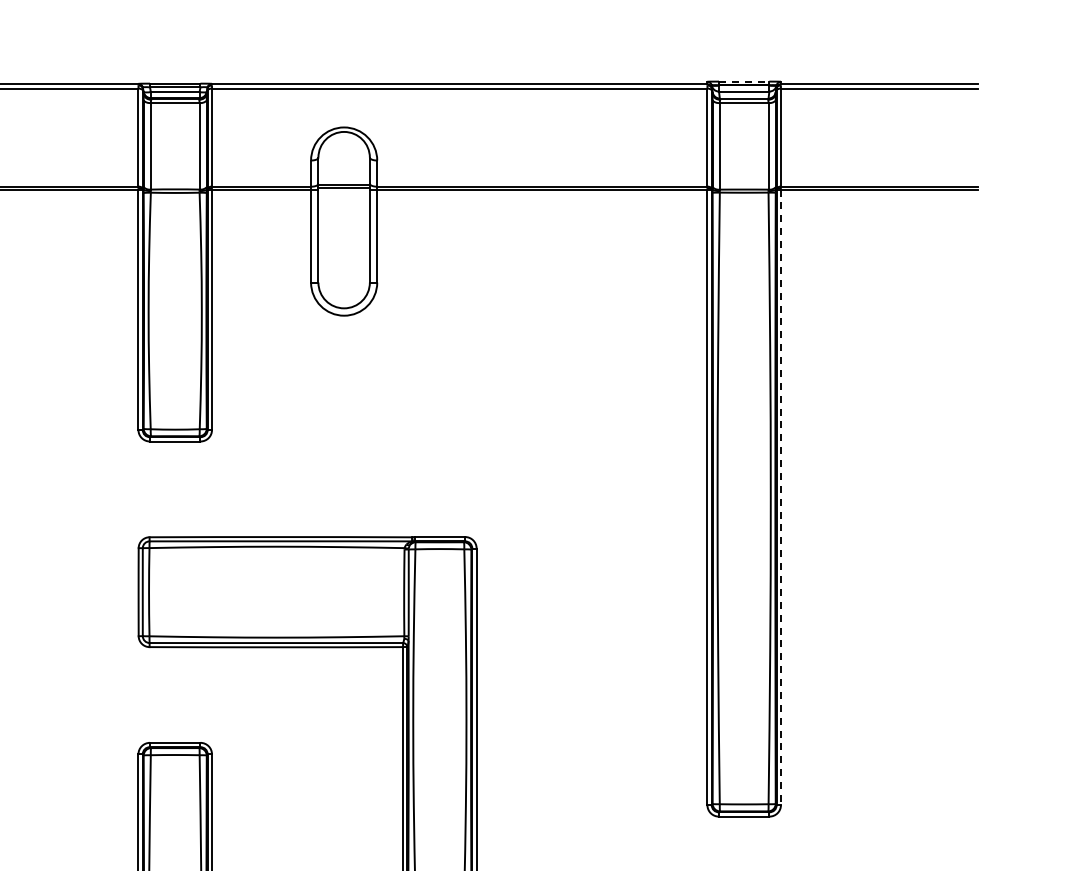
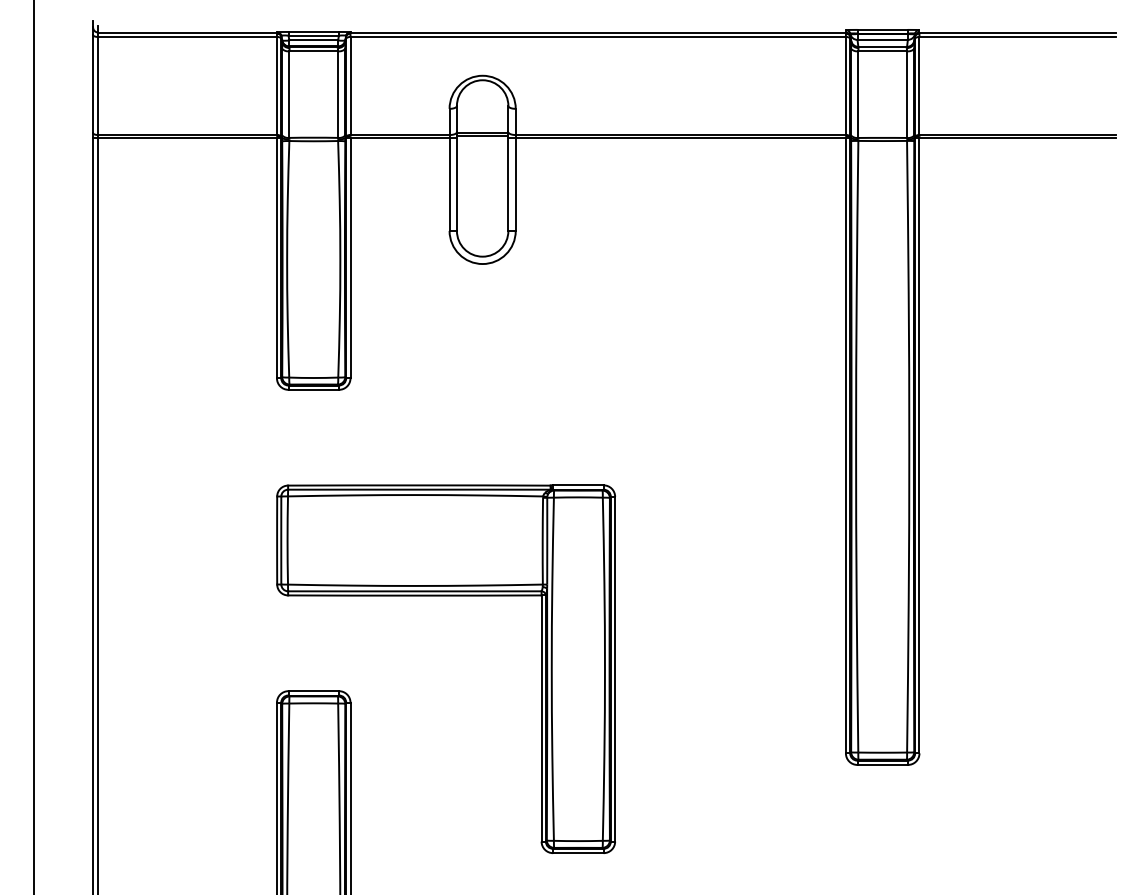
line: (744, 81) -> (883, 29), dashed -> solid
line: (780, 497) -> (919, 445), dashed -> solid

